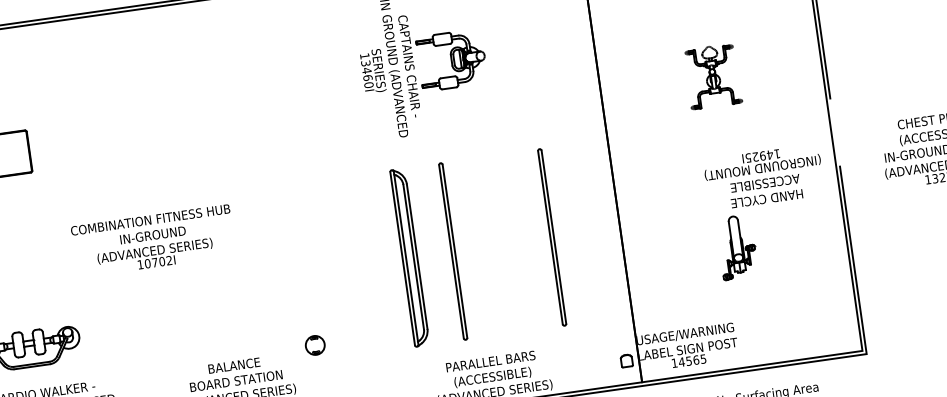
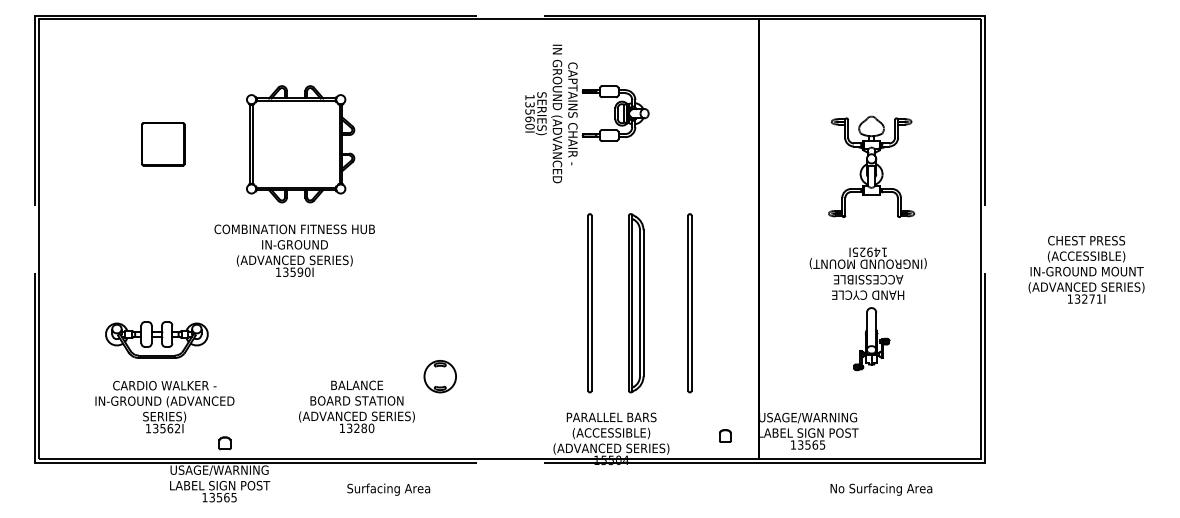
text: (366, 70) -> (529, 111), 13460I -> 13560I
part: (712, 76) -> (871, 166), size x1.67
part: (144, 135) -> (300, 144), added
text: (763, 177) -> (867, 273), moved
part: (410, 257) -> (636, 303), moved
text: (158, 261) -> (296, 271), 10702I -> 13590I
part: (314, 345) -> (439, 376), size x1.67
part: (626, 360) -> (725, 435), moved
text: (681, 361) -> (800, 444), 14565 -> 13565

